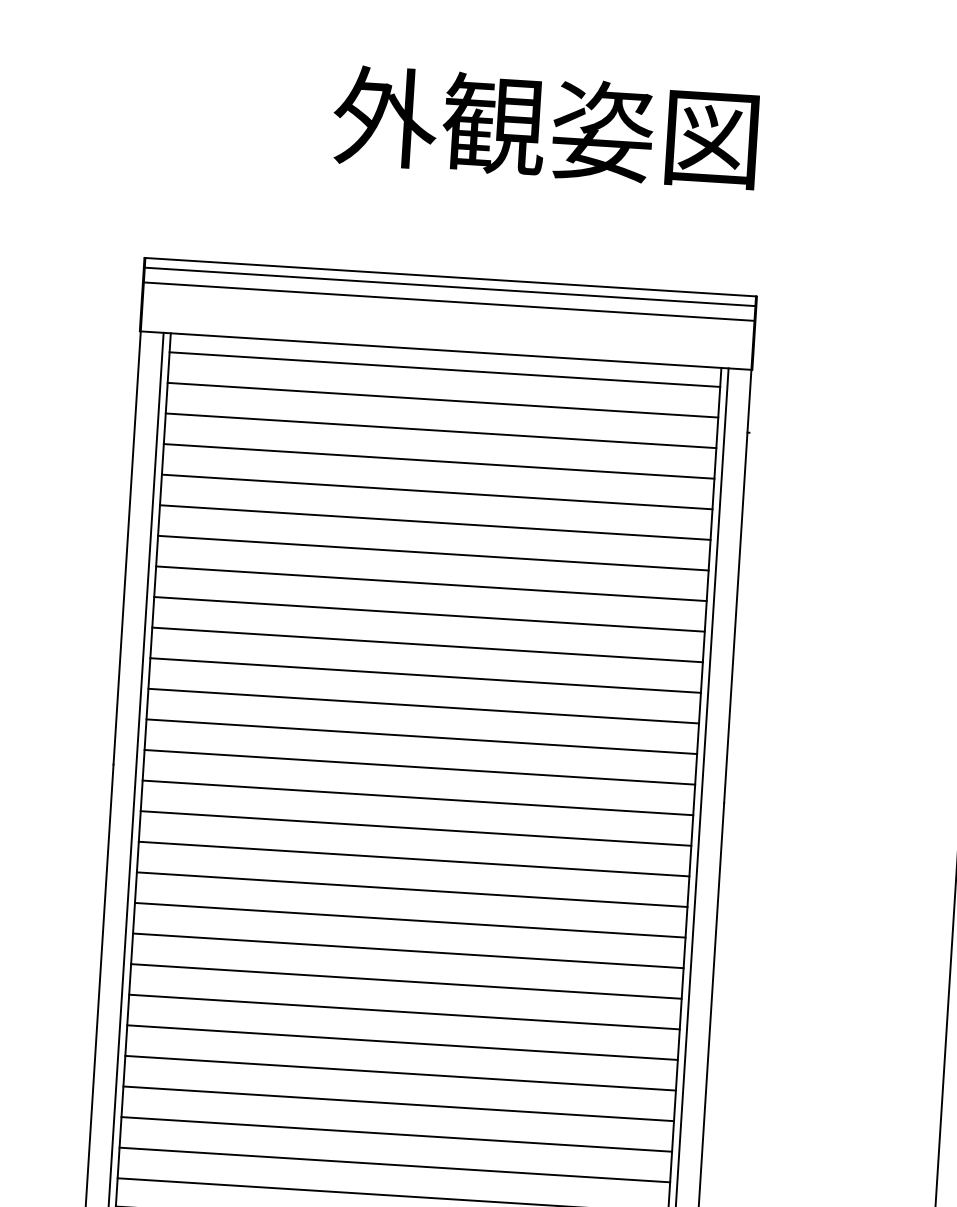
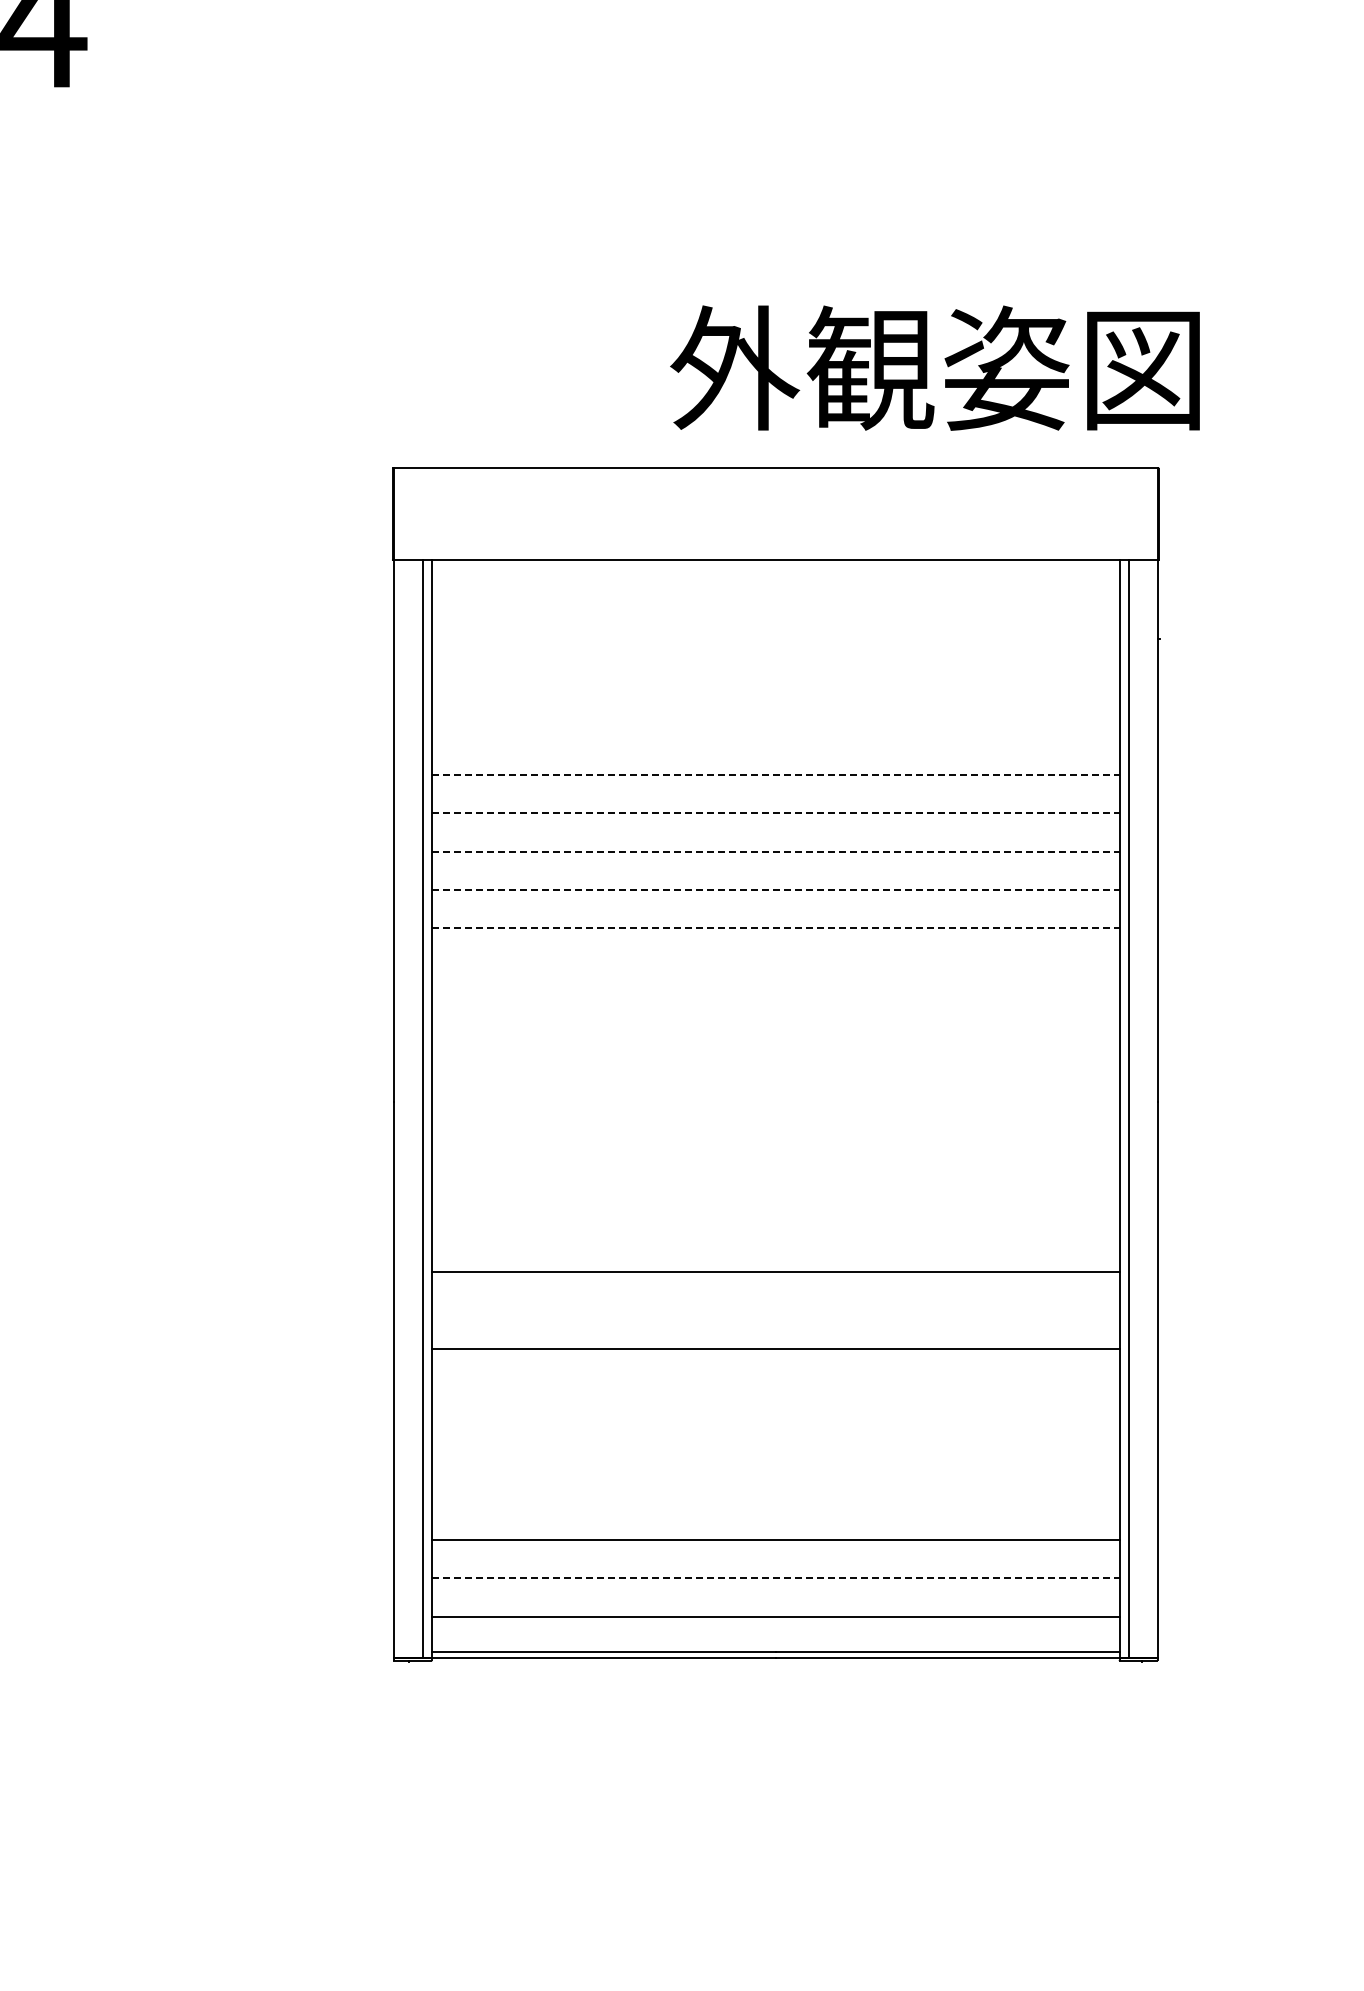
text: (545, 126) -> (934, 367), moved
line: (449, 286) -> (775, 480), removed
line: (448, 301) -> (775, 498), removed
line: (444, 369) -> (775, 583), removed
line: (442, 400) -> (775, 622), removed
line: (440, 430) -> (775, 660), removed
line: (438, 461) -> (775, 698), removed
line: (437, 491) -> (775, 736), removed
line: (435, 522) -> (776, 775), solid -> dashed
line: (433, 553) -> (776, 813), solid -> dashed
line: (432, 583) -> (776, 851), solid -> dashed
line: (430, 614) -> (776, 889), solid -> dashed
line: (428, 645) -> (776, 928), solid -> dashed
line: (425, 675) -> (775, 966), removed
line: (423, 706) -> (775, 1004), removed
line: (421, 736) -> (775, 1042), removed
line: (419, 767) -> (775, 1081), removed
line: (417, 797) -> (775, 1119), removed
line: (415, 828) -> (775, 1157), removed
line: (413, 858) -> (775, 1195), removed
line: (411, 889) -> (775, 1234), removed
line: (408, 950) -> (775, 1310), removed
line: (404, 1012) -> (775, 1387), removed
line: (402, 1042) -> (775, 1425), removed
line: (400, 1073) -> (775, 1463), removed
line: (398, 1103) -> (775, 1501), removed
line: (395, 1165) -> (776, 1578), solid -> dashed

